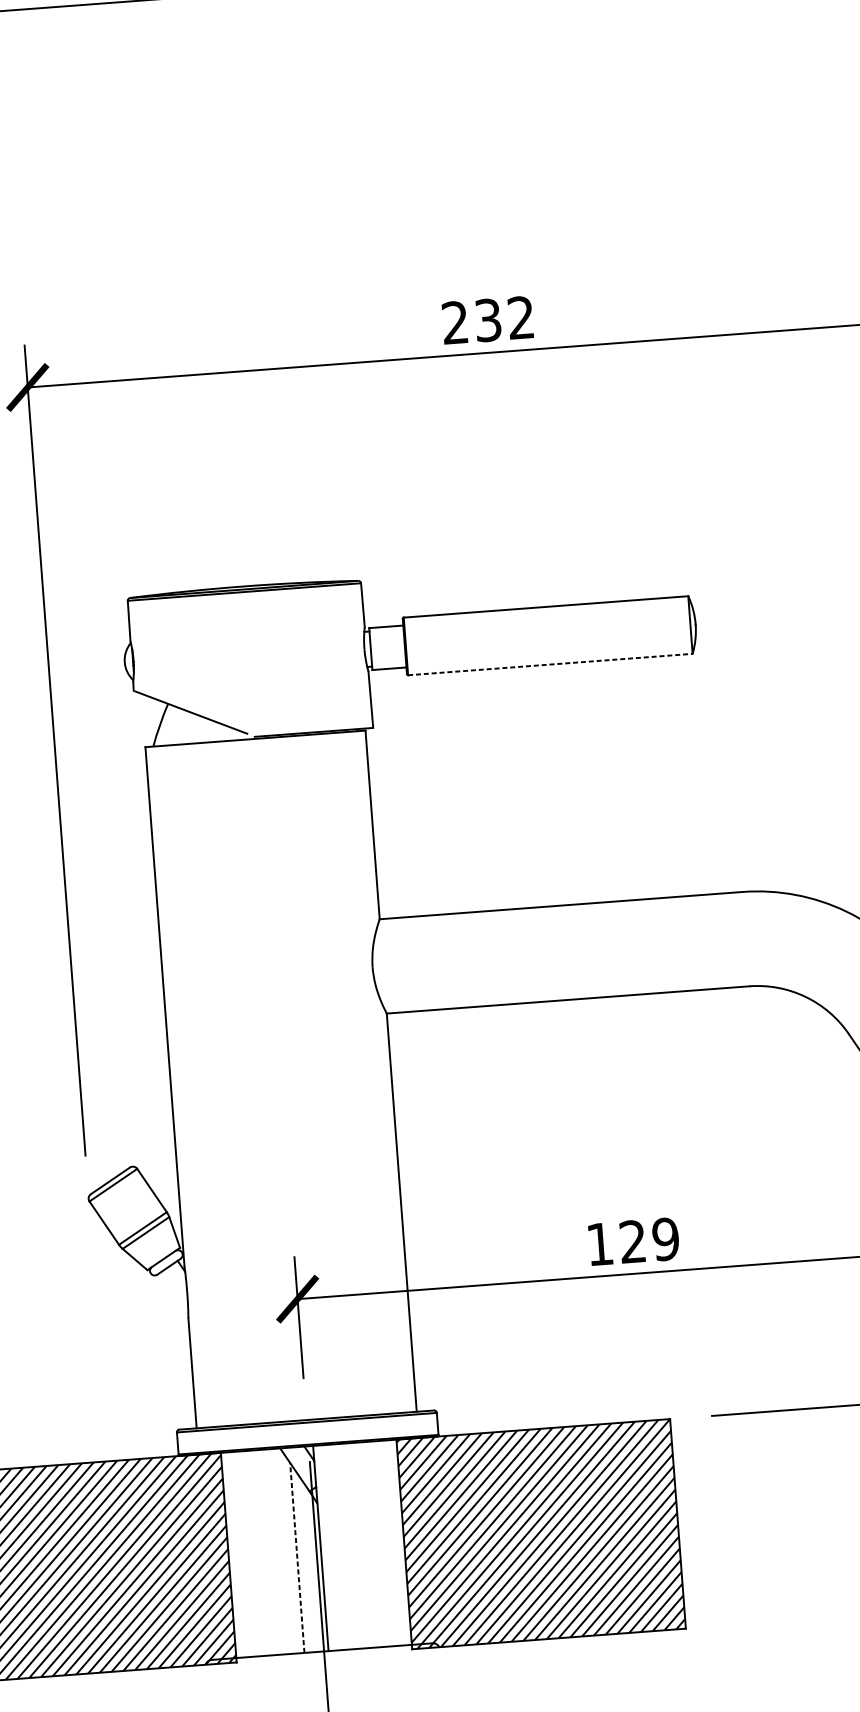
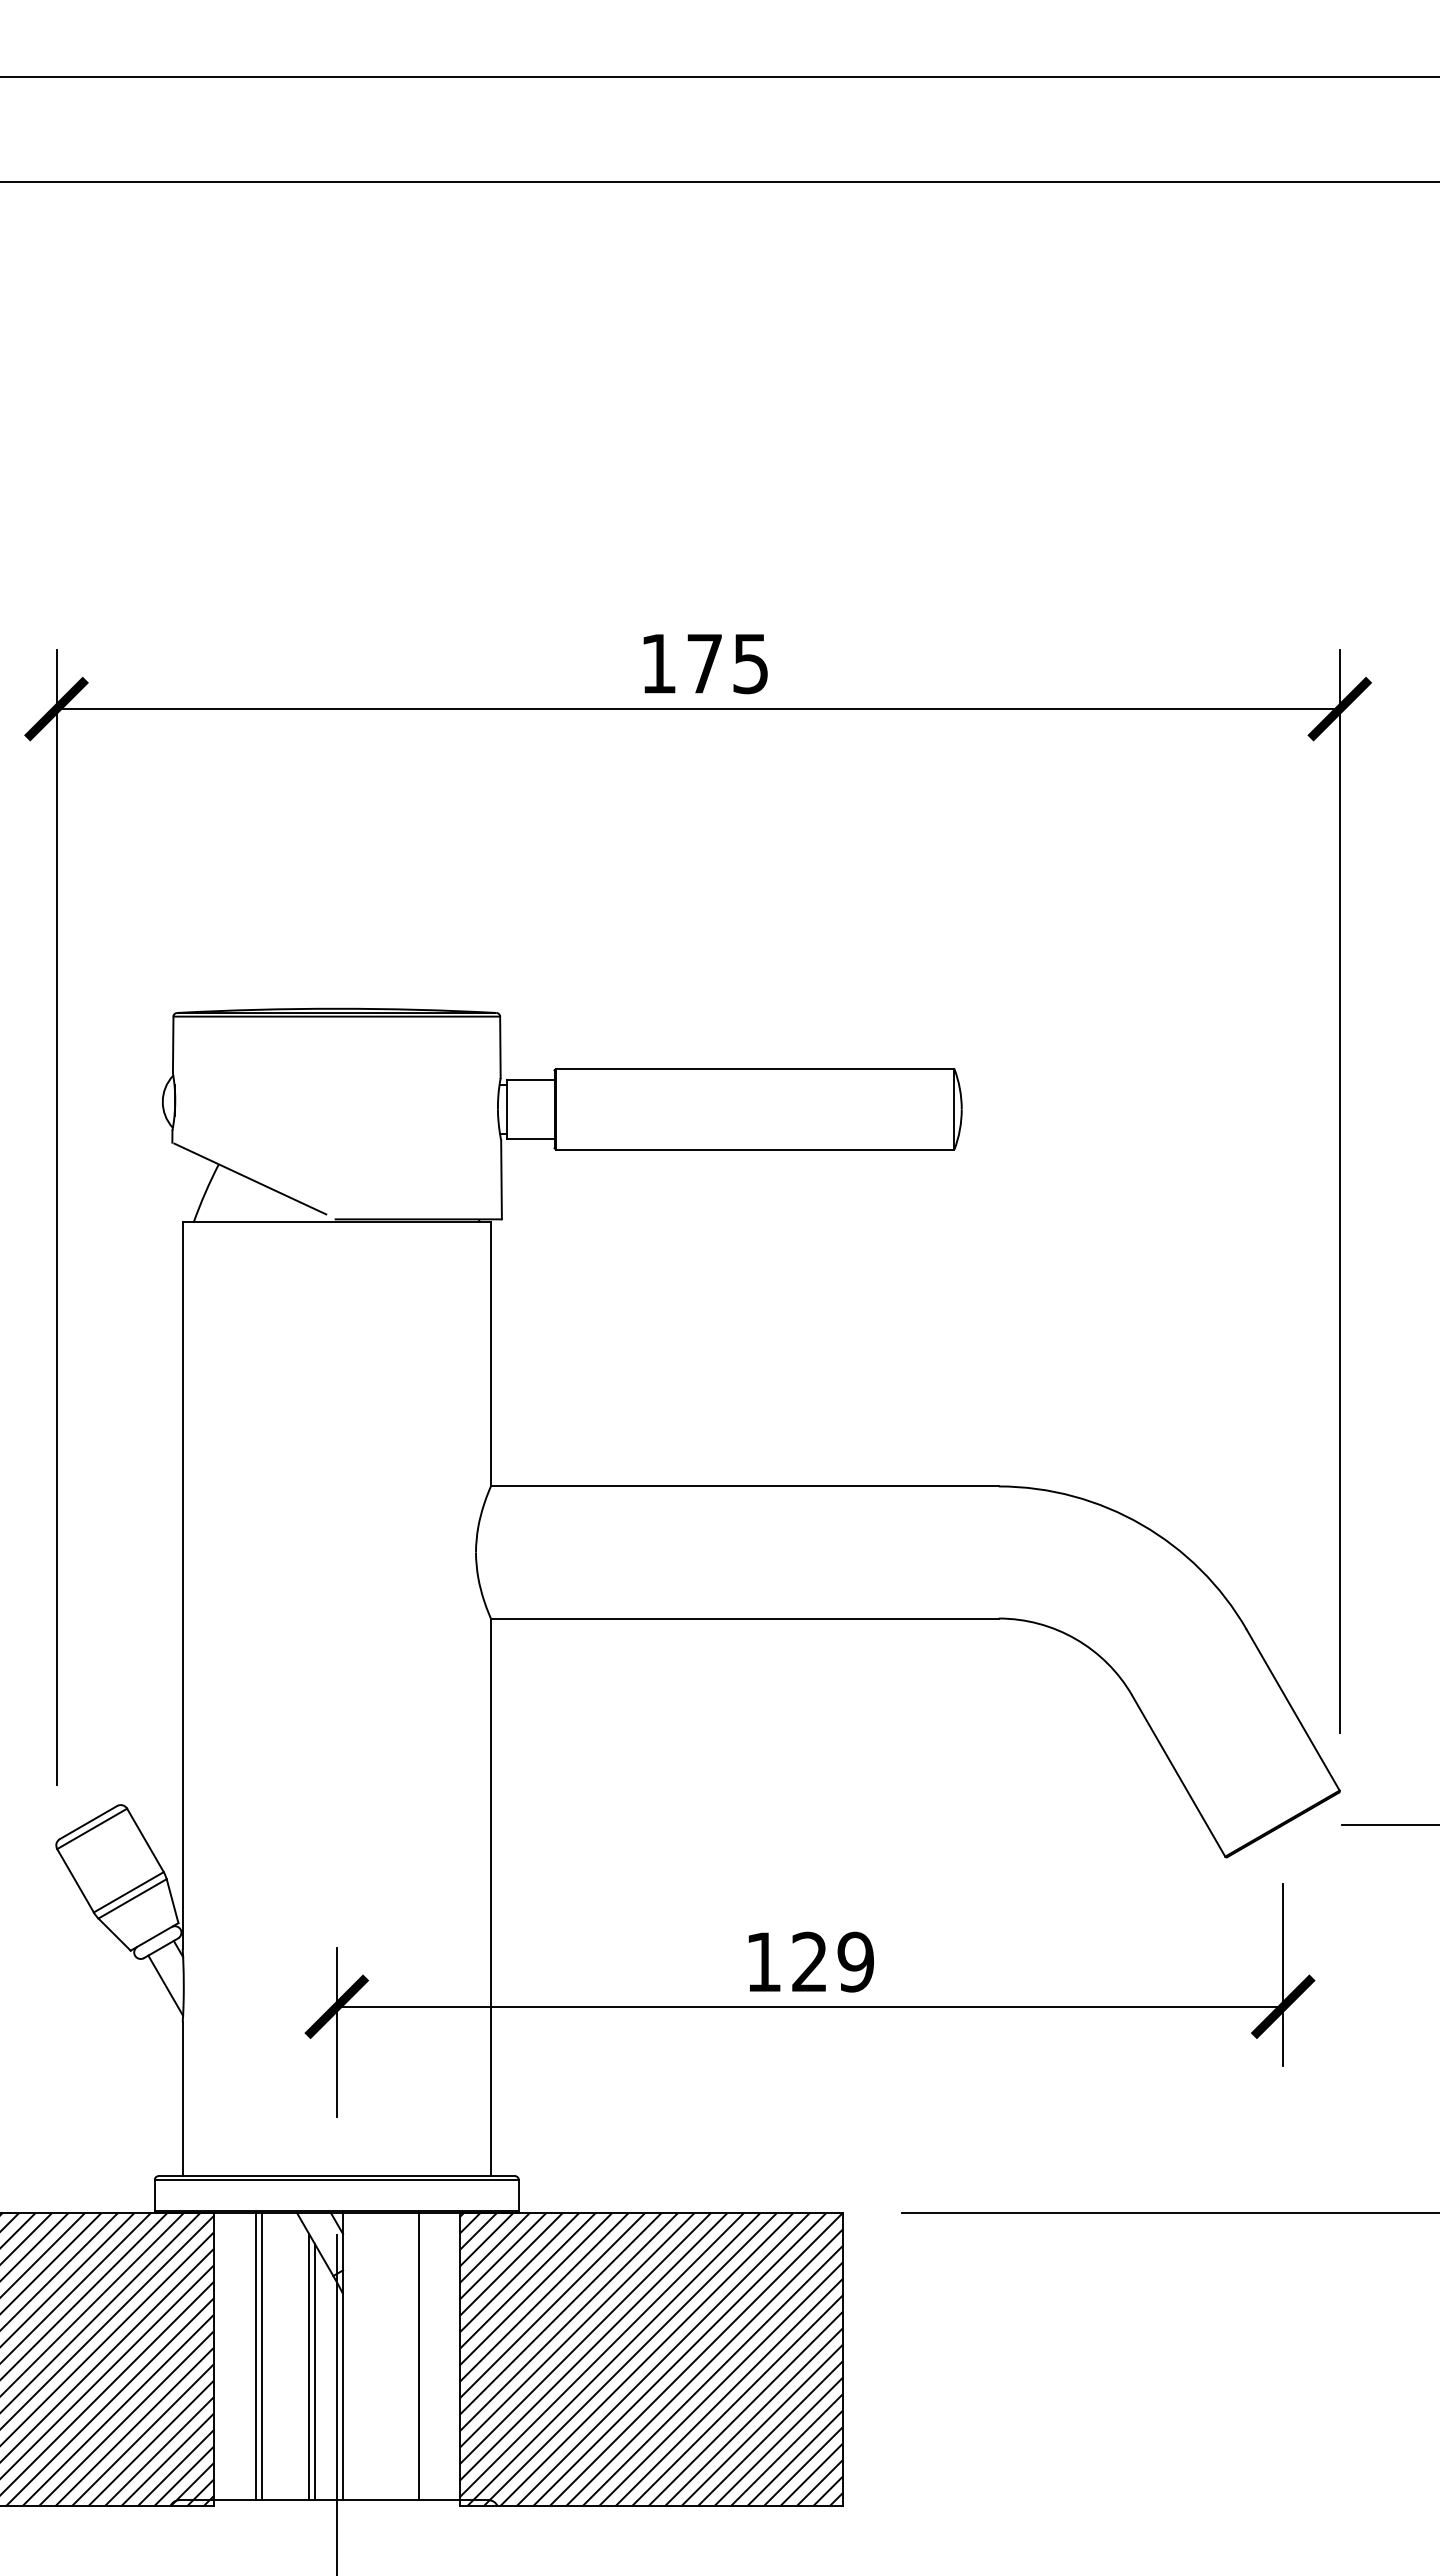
text: (488, 320) -> (704, 663), 232 -> 175
line: (550, 664) -> (755, 1149), dashed -> solid
line: (174, 1293) -> (165, 1985), added
line: (374, 1544) -> (418, 2356), added
line: (262, 1552) -> (261, 2356), added
line: (259, 1553) -> (256, 2356), added
line: (297, 1558) -> (309, 2367), dashed -> solid
line: (301, 1560) -> (314, 2371), added

